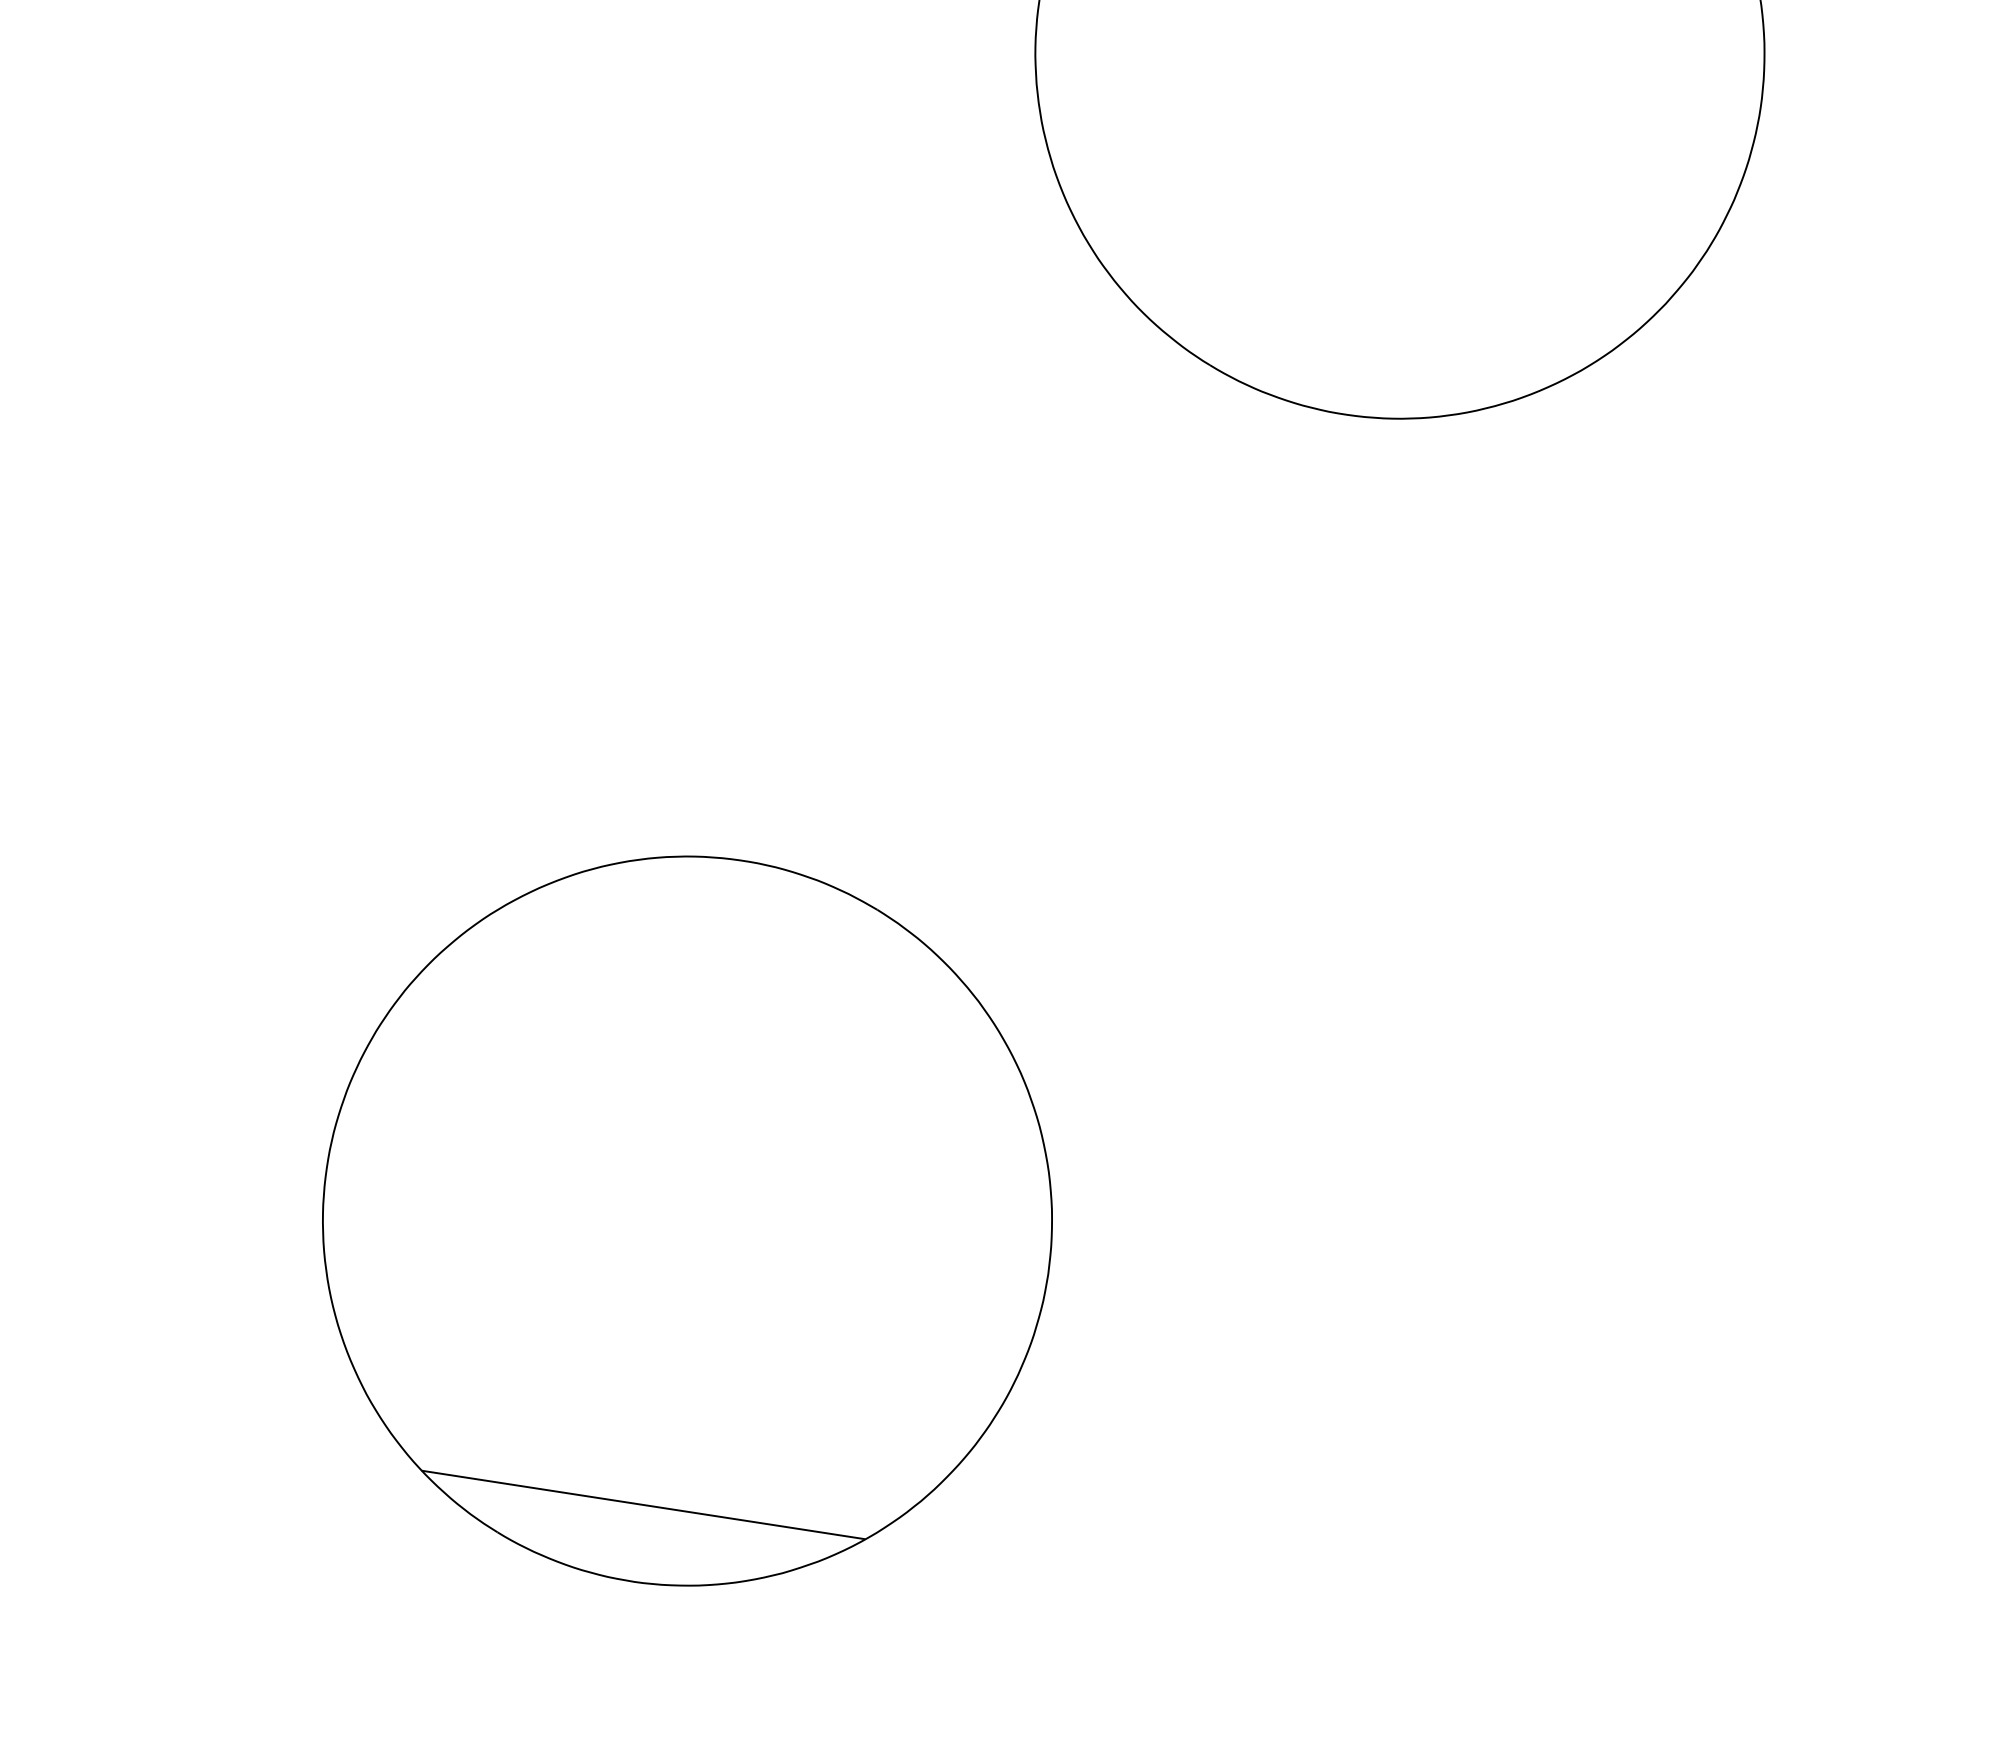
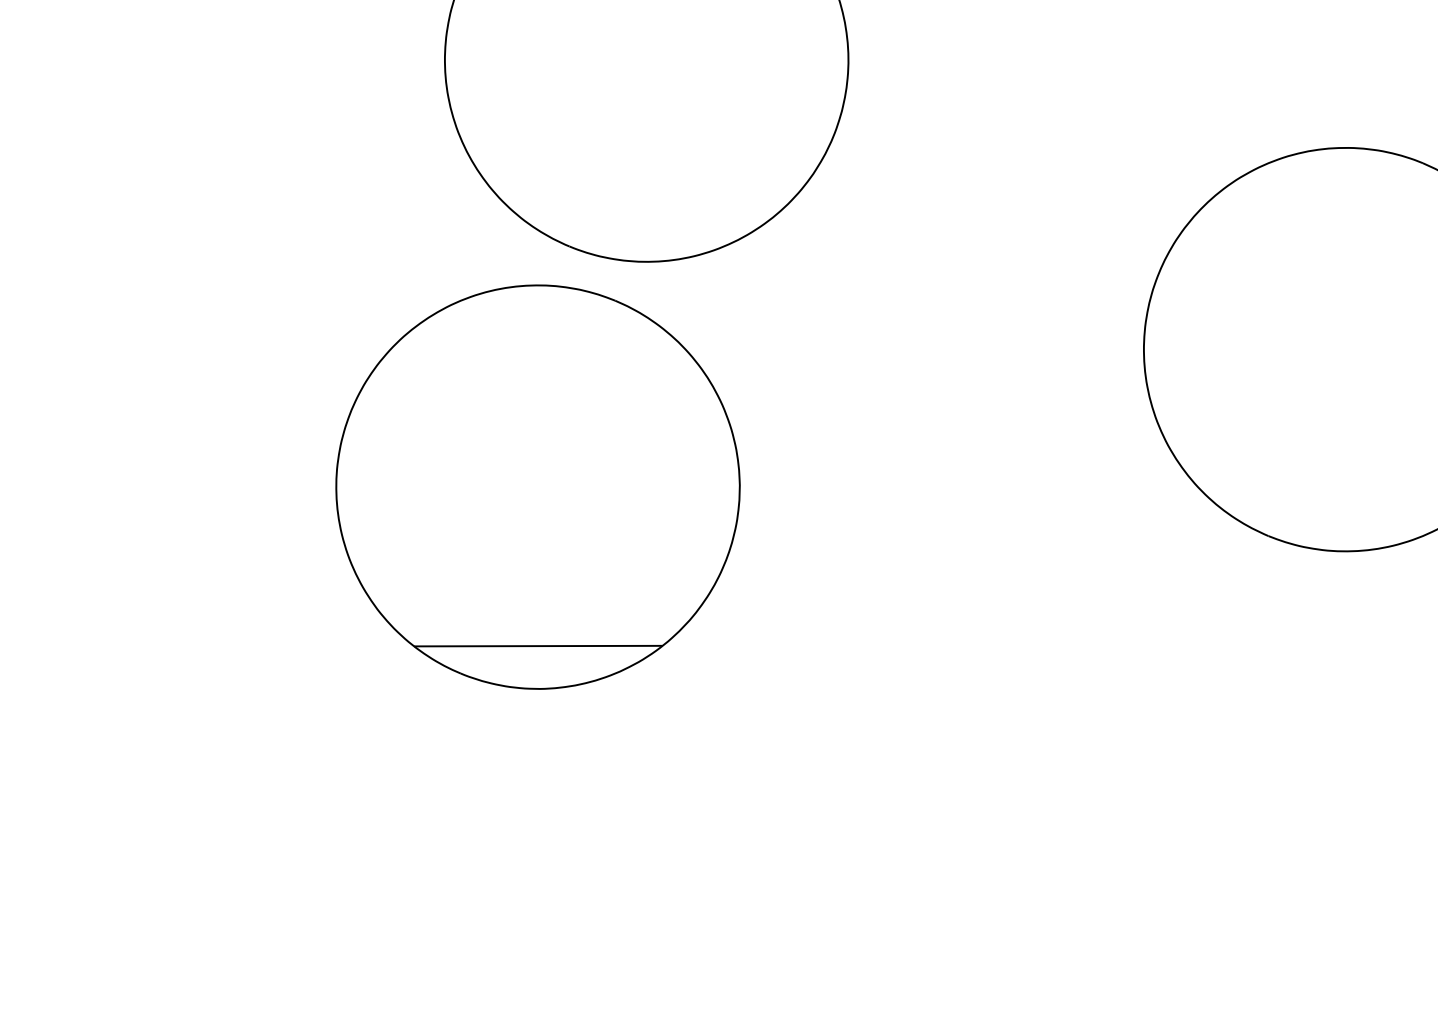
part: (686, 1219) -> (537, 486), moved

